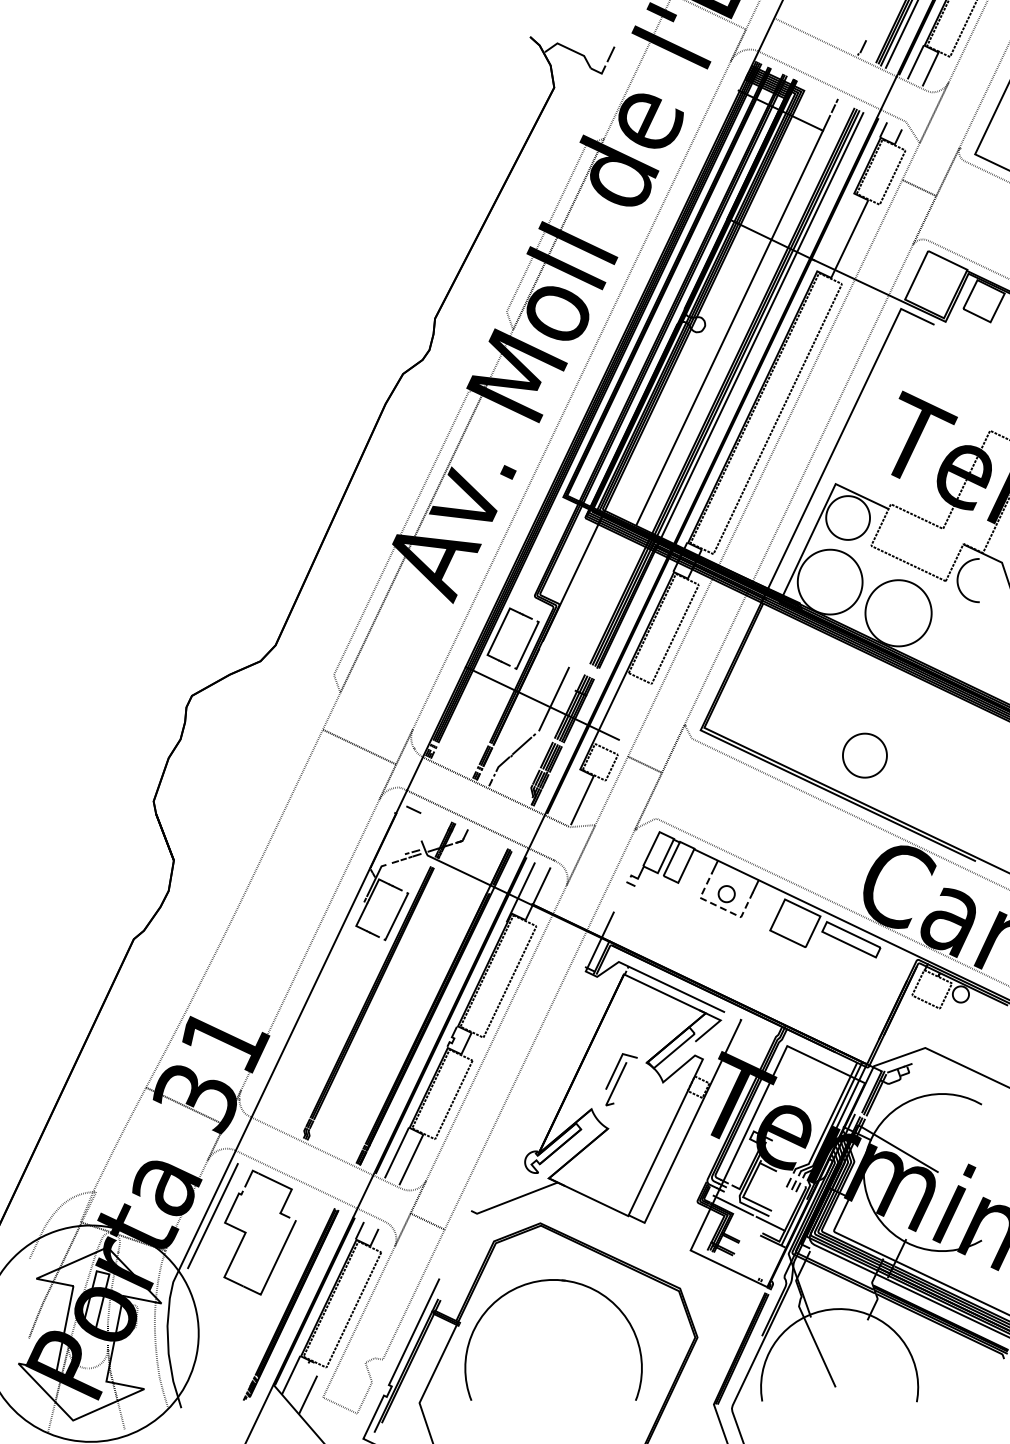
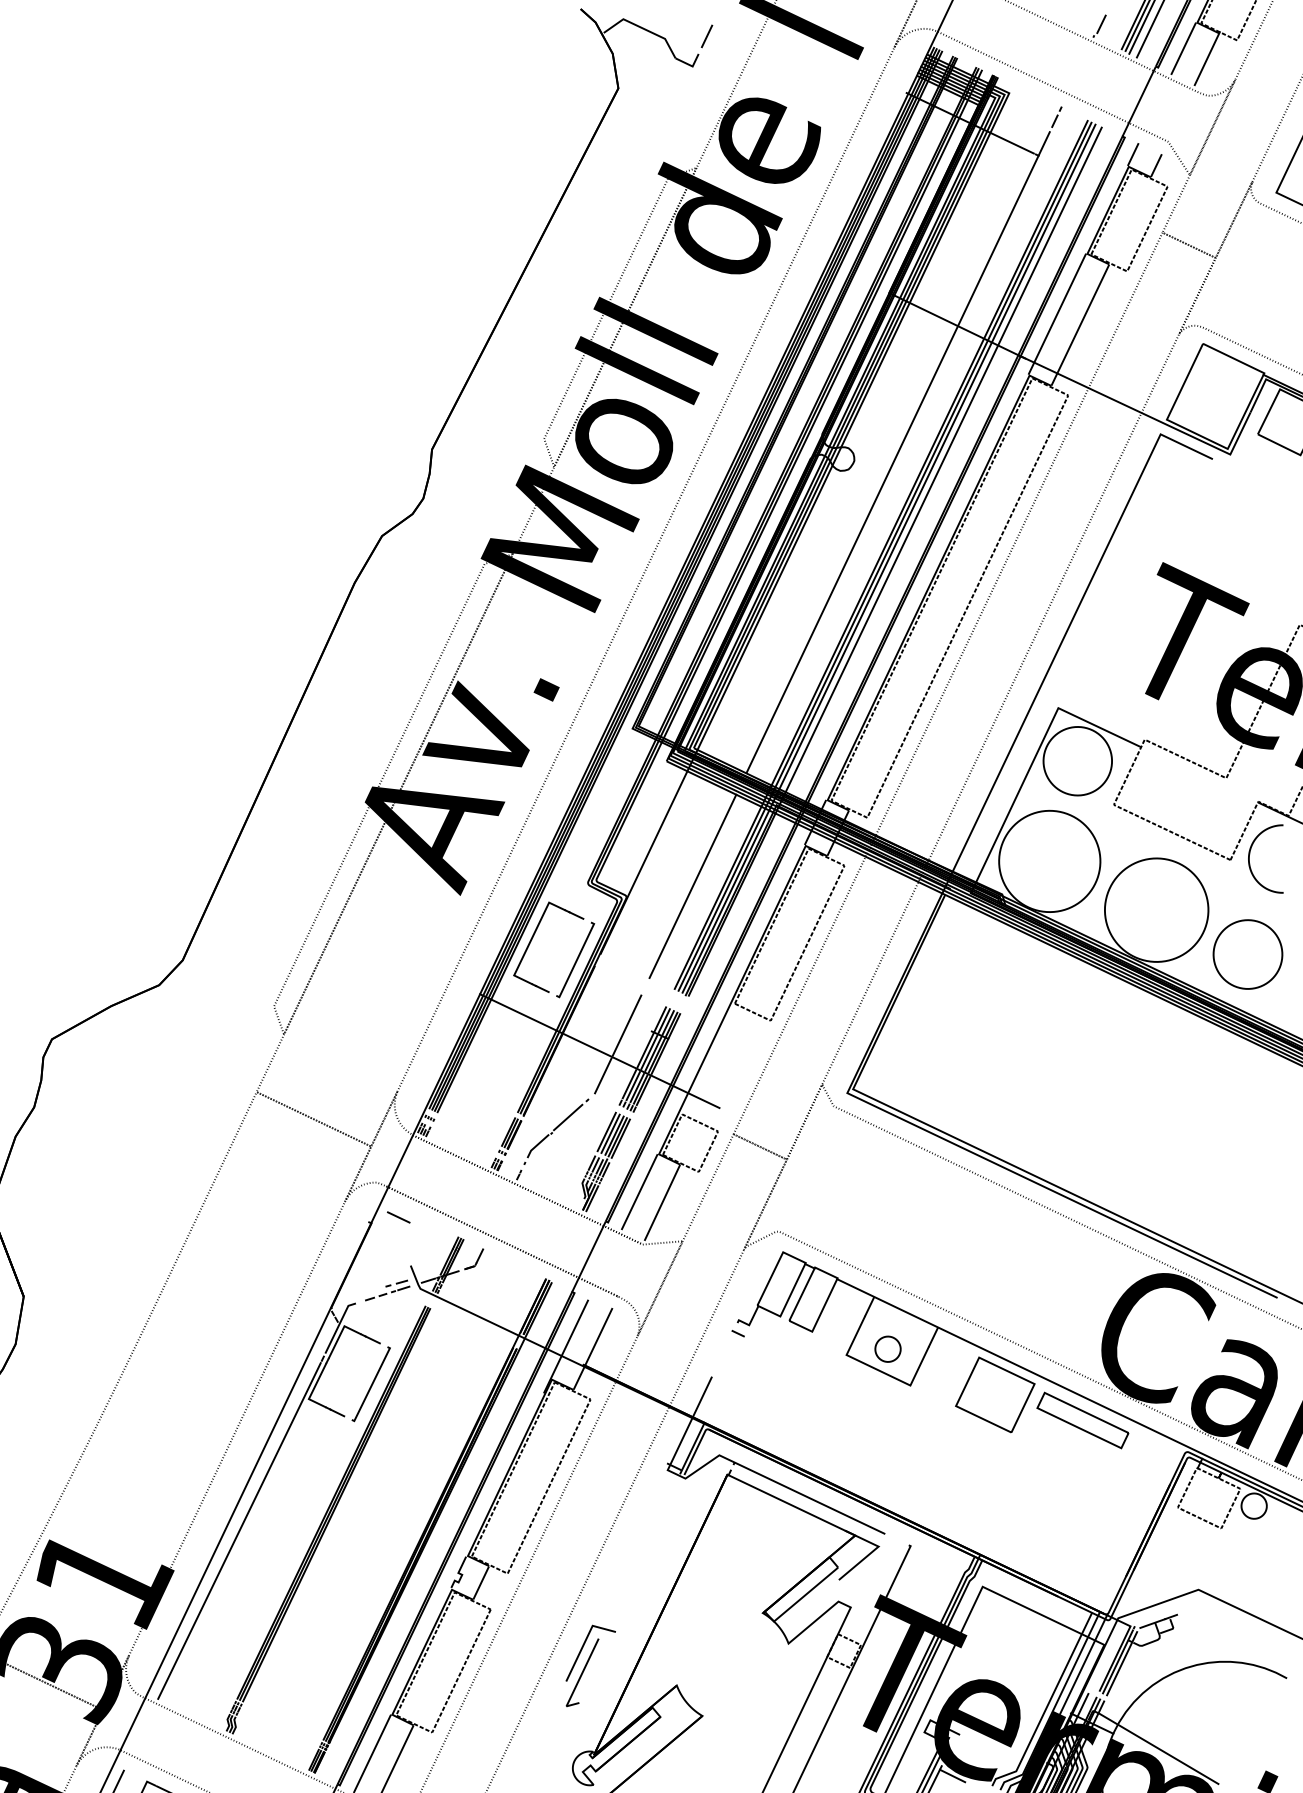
line: (834, 231) -> (1056, 313), added
line: (601, 597) -> (692, 885), added
part: (864, 755) -> (1247, 954), moved
line: (567, 793) -> (639, 1191), added
line: (720, 907) -> (878, 1370), dashed -> solid
line: (311, 1010) -> (238, 1531), added
part: (621, 1079) -> (590, 1665), moved

